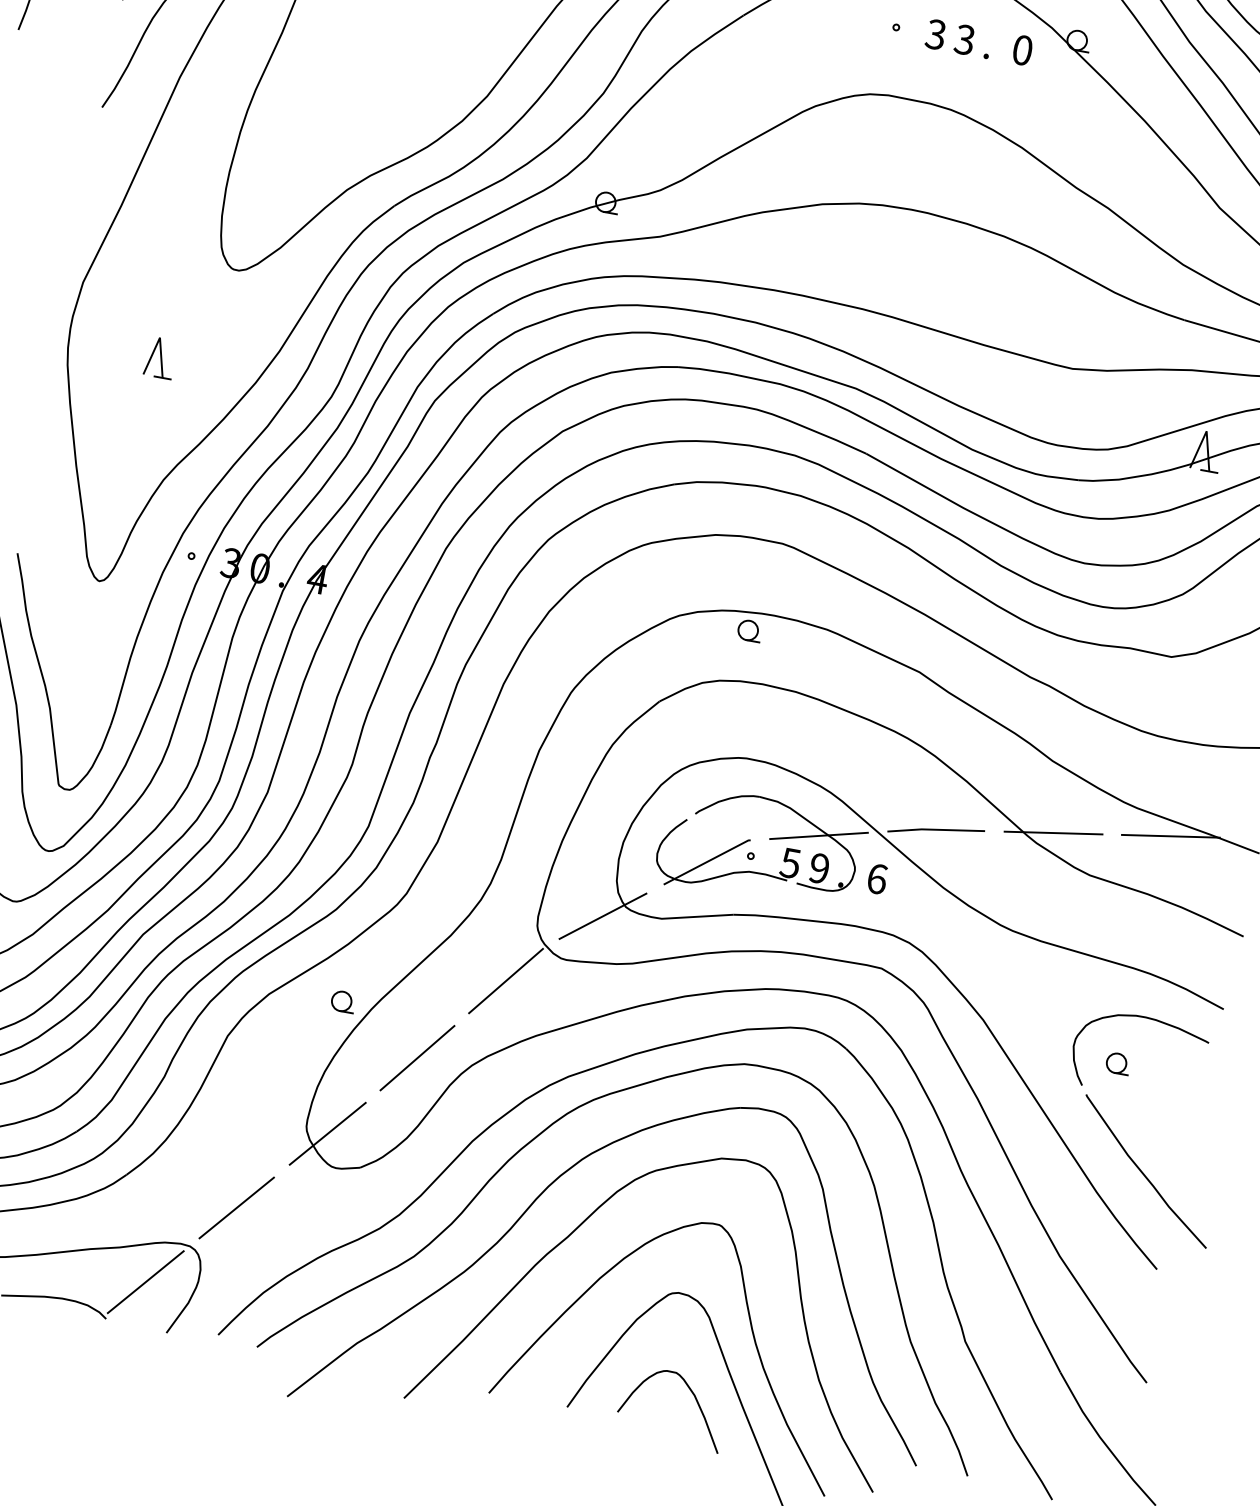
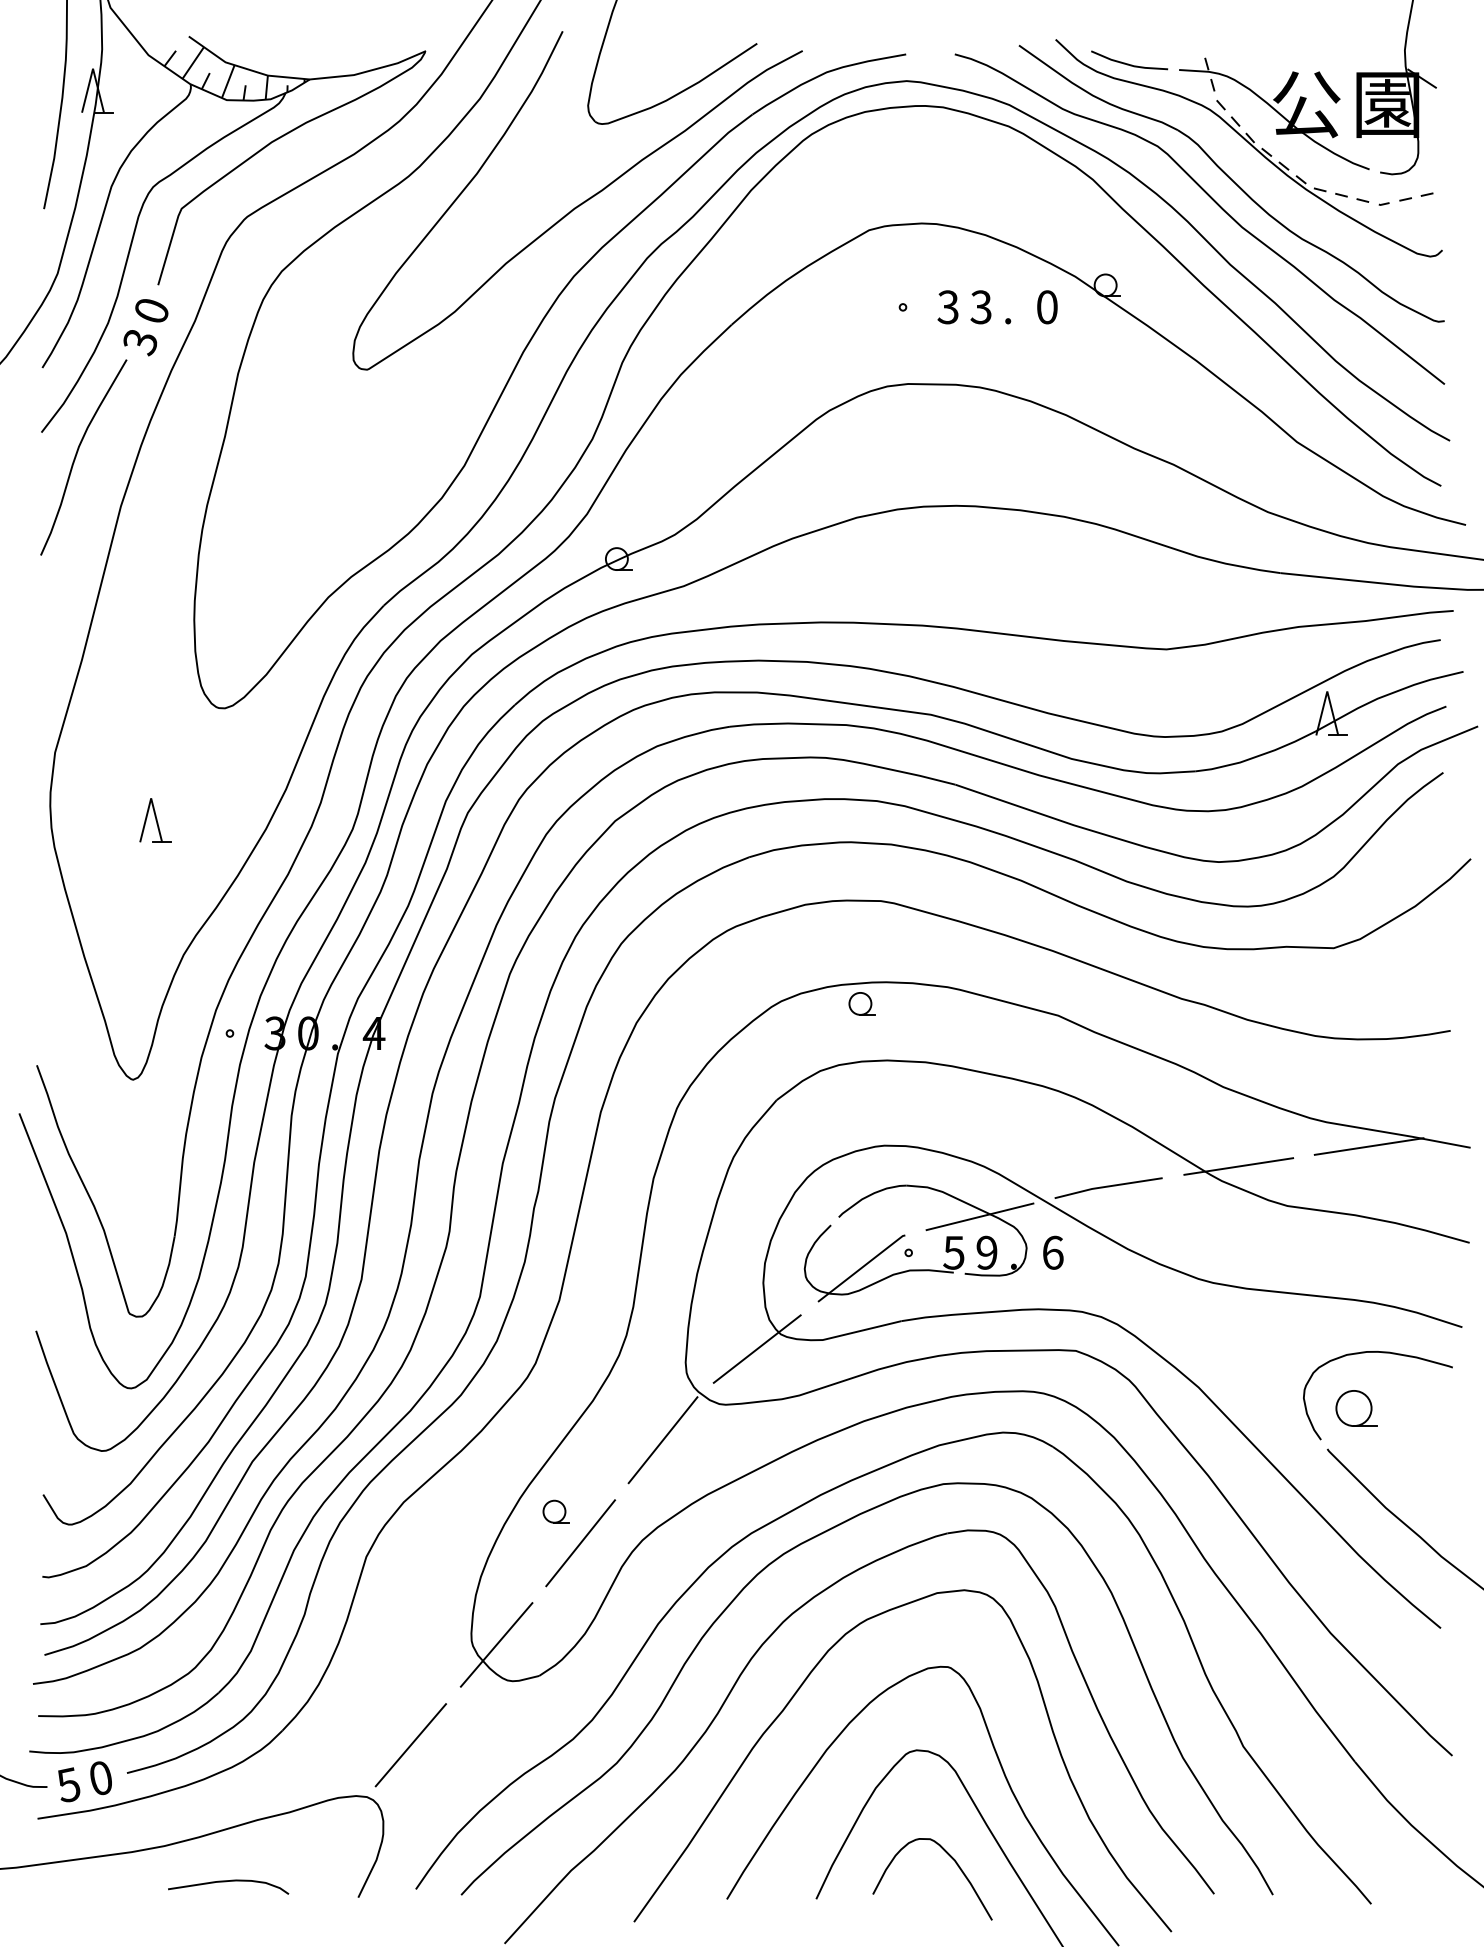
part: (342, 1001) -> (555, 1511), moved
part: (1117, 1063) -> (1355, 1408), size x1.6
line: (145, 1282) -> (324, 1845), removed

